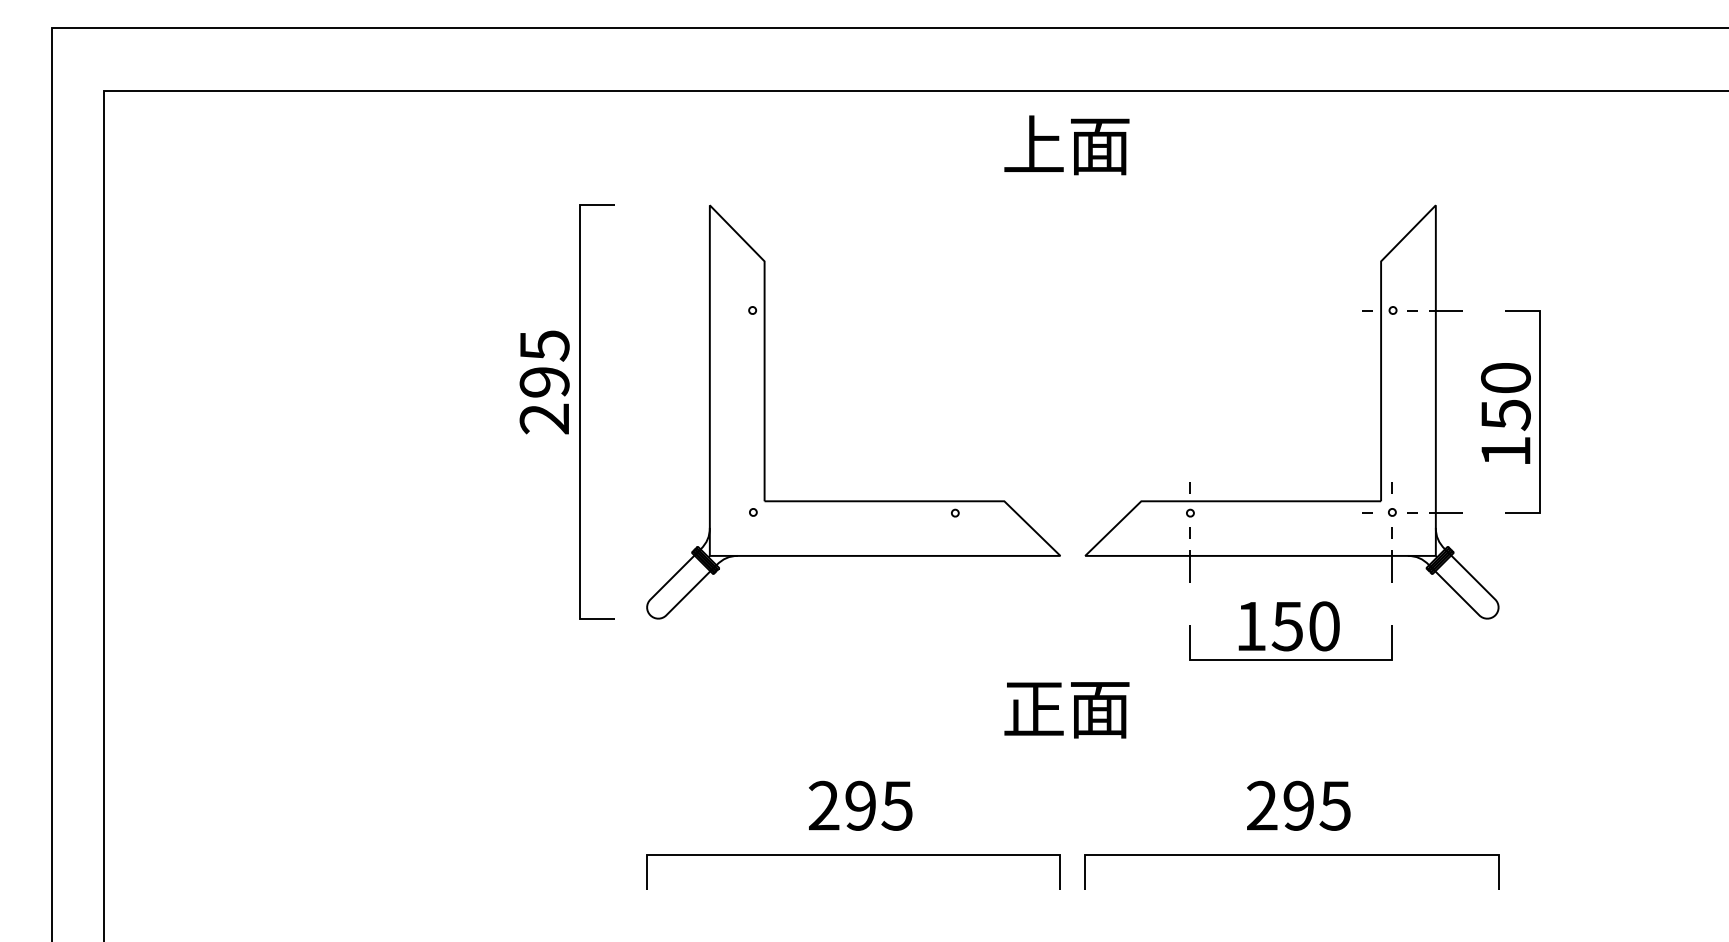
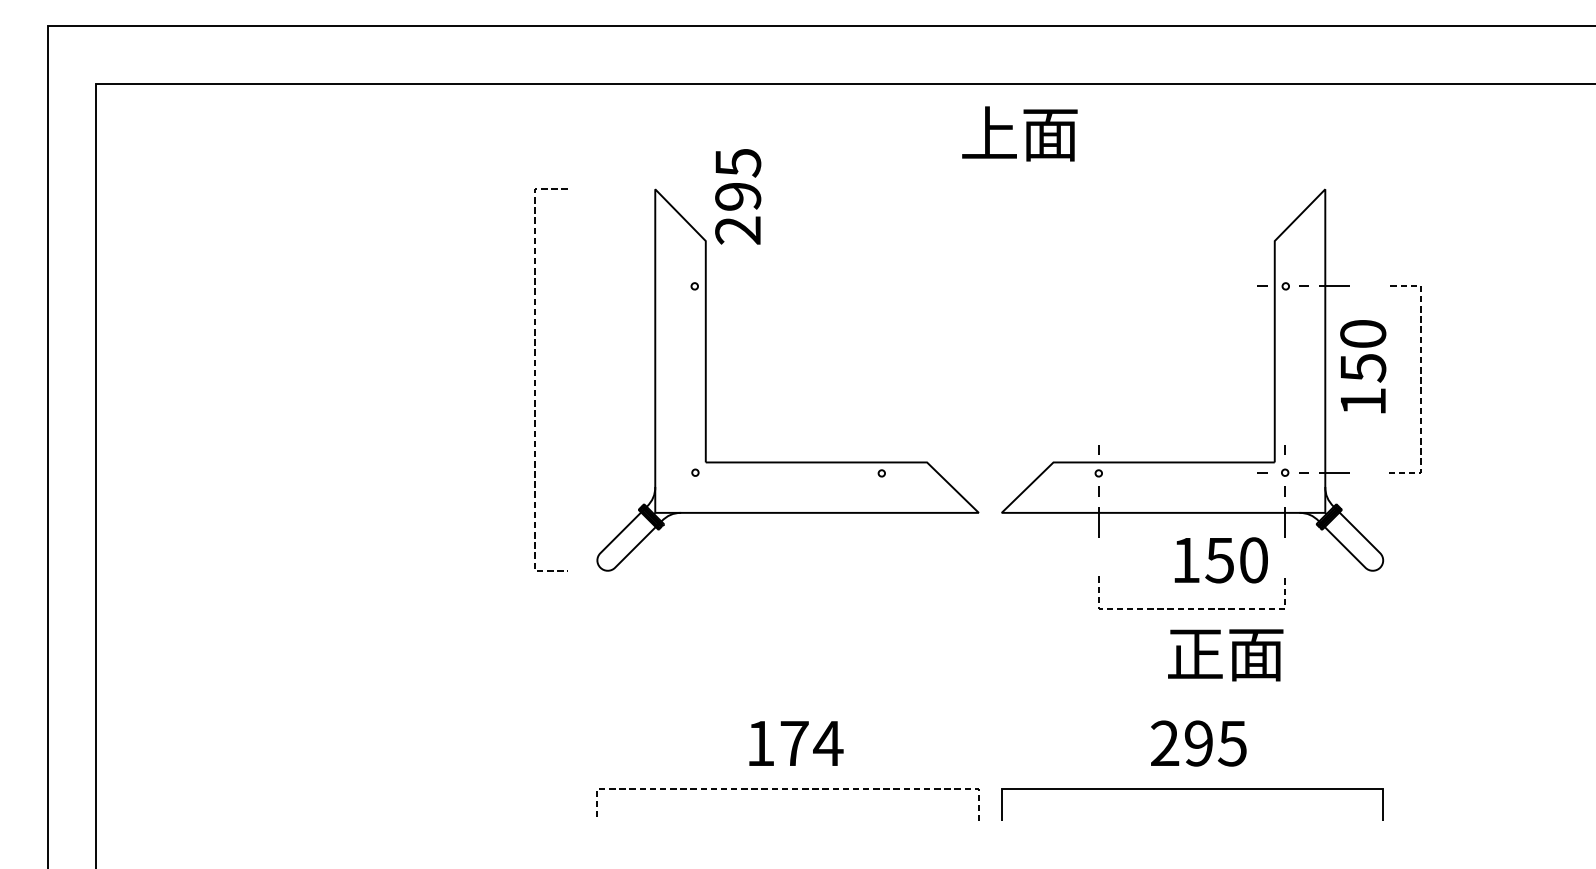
text: (1066, 145) -> (1019, 134), moved
text: (544, 382) -> (738, 196), moved
line: (579, 411) -> (534, 379), solid -> dashed
line: (1539, 411) -> (1420, 379), solid -> dashed
text: (1505, 413) -> (1362, 366), moved
text: (1288, 626) -> (1220, 560), moved
line: (1291, 660) -> (1192, 609), solid -> dashed
text: (1066, 710) -> (1225, 655), moved
text: (861, 805) -> (795, 743), 295 -> 174
line: (853, 854) -> (787, 788), solid -> dashed

